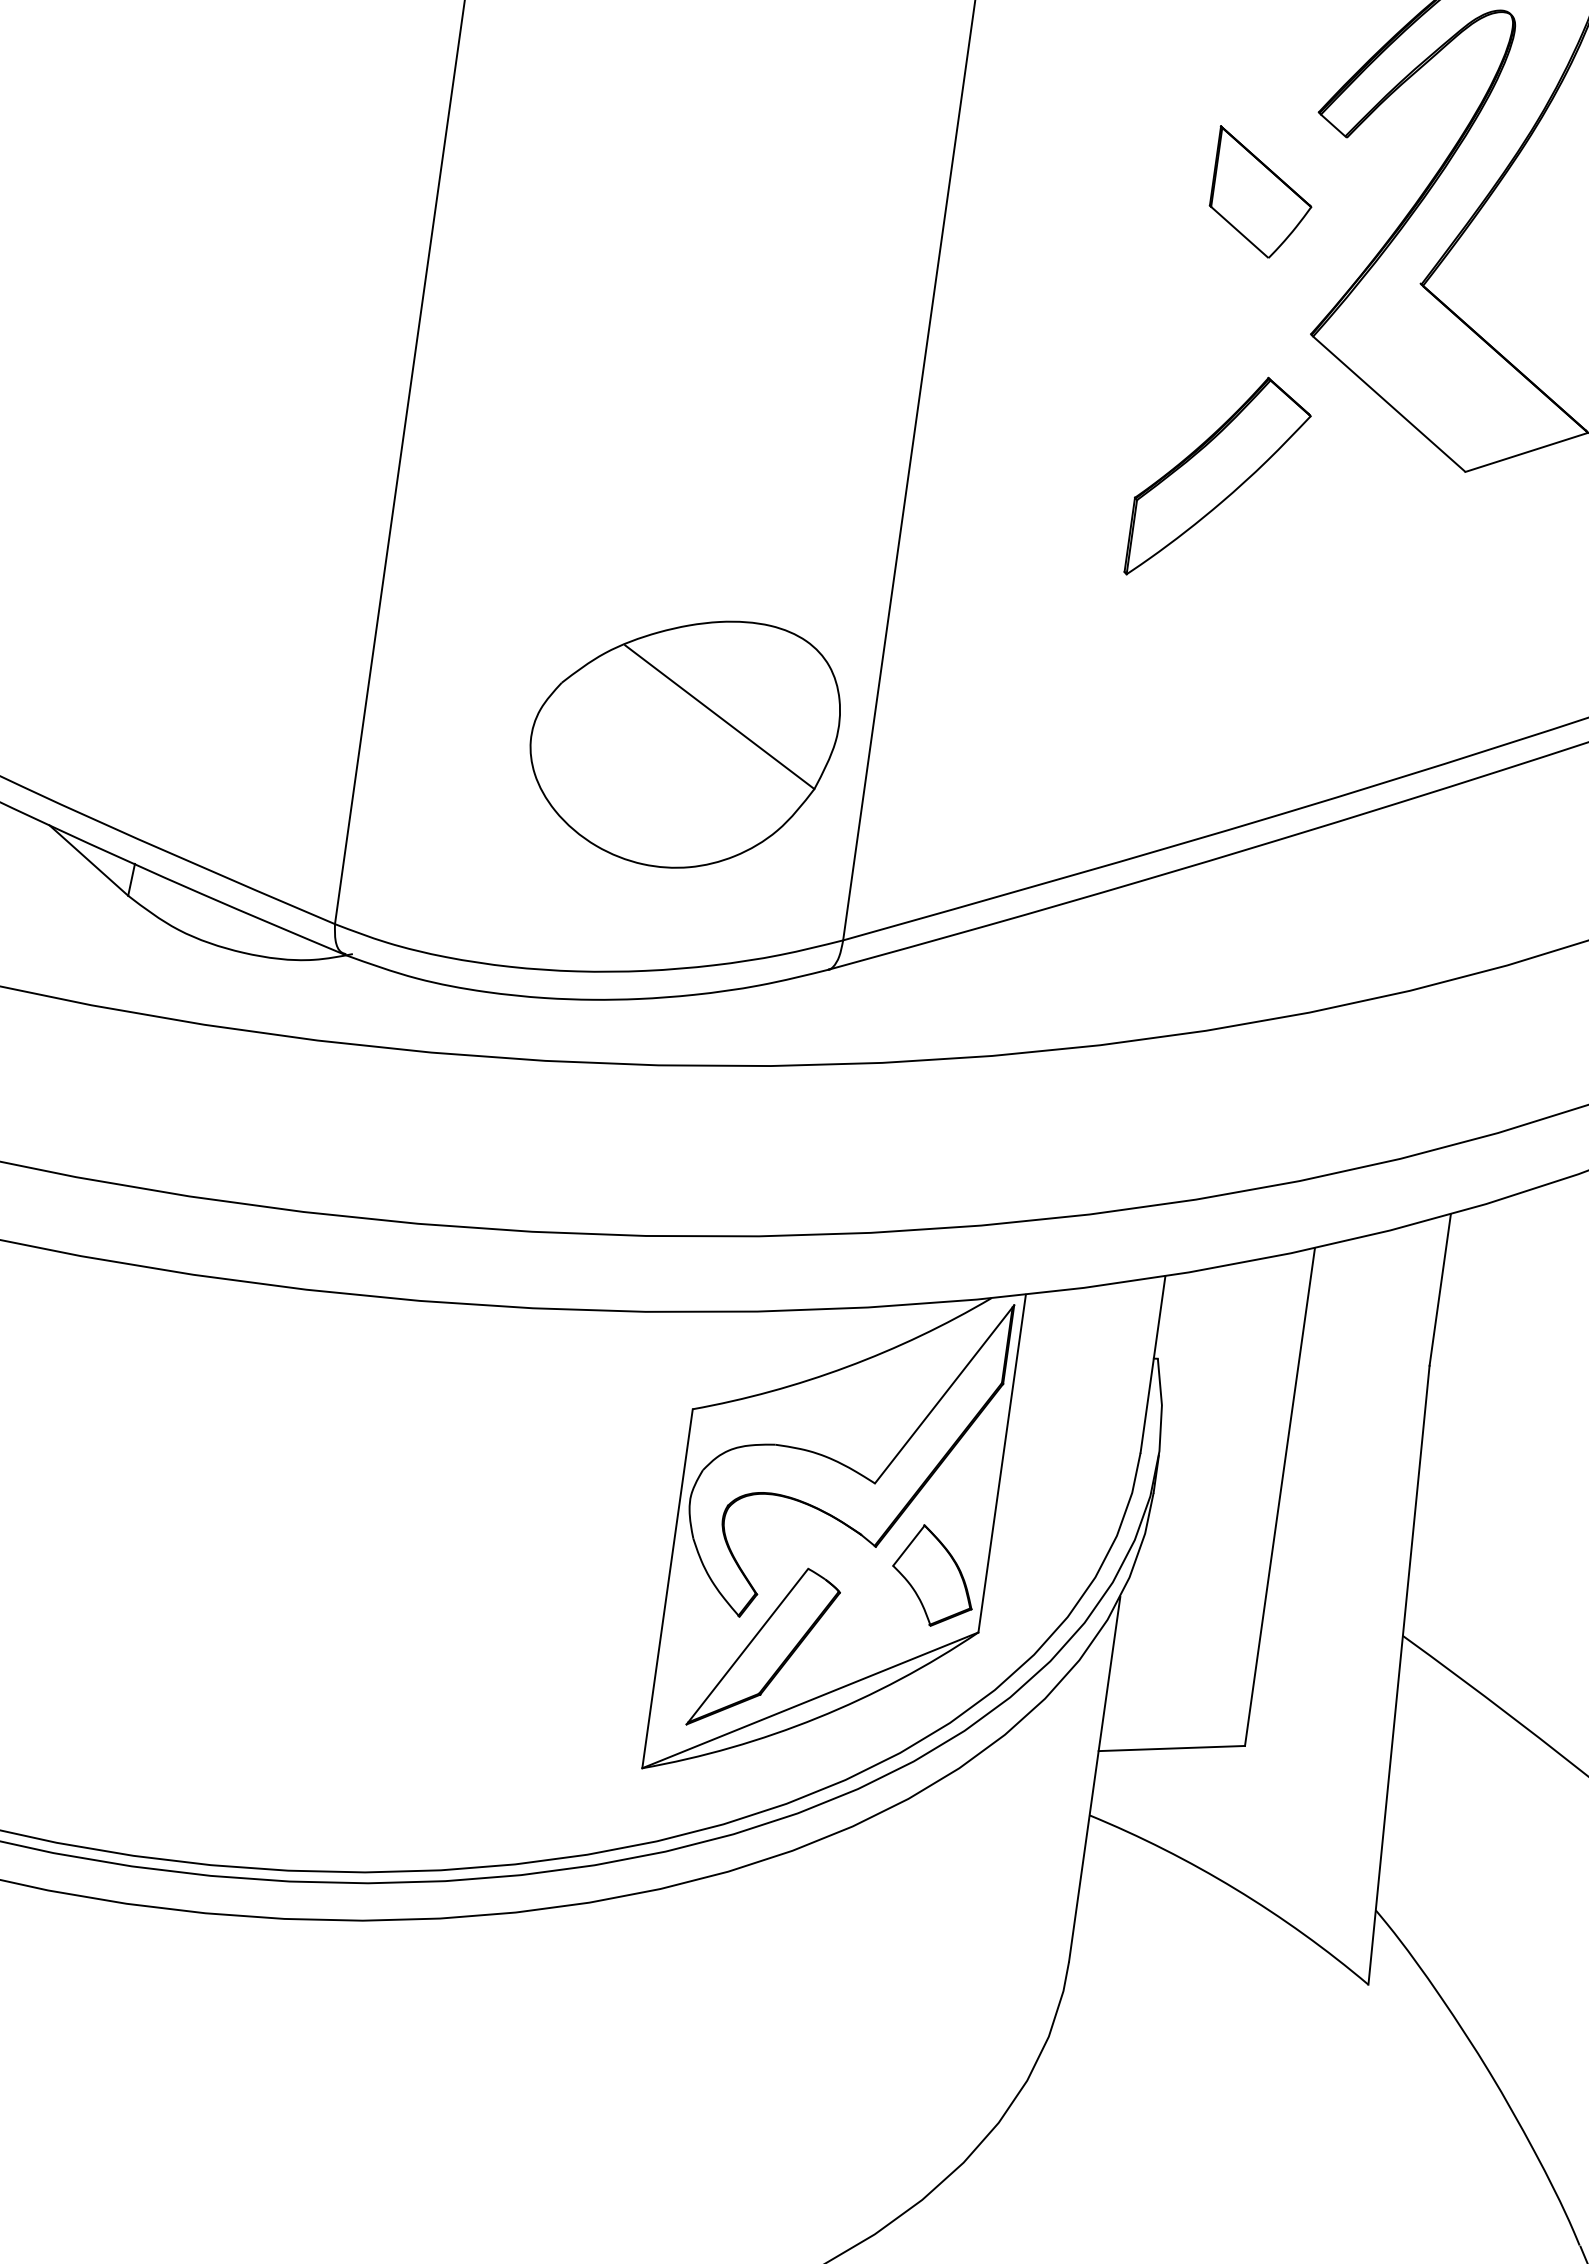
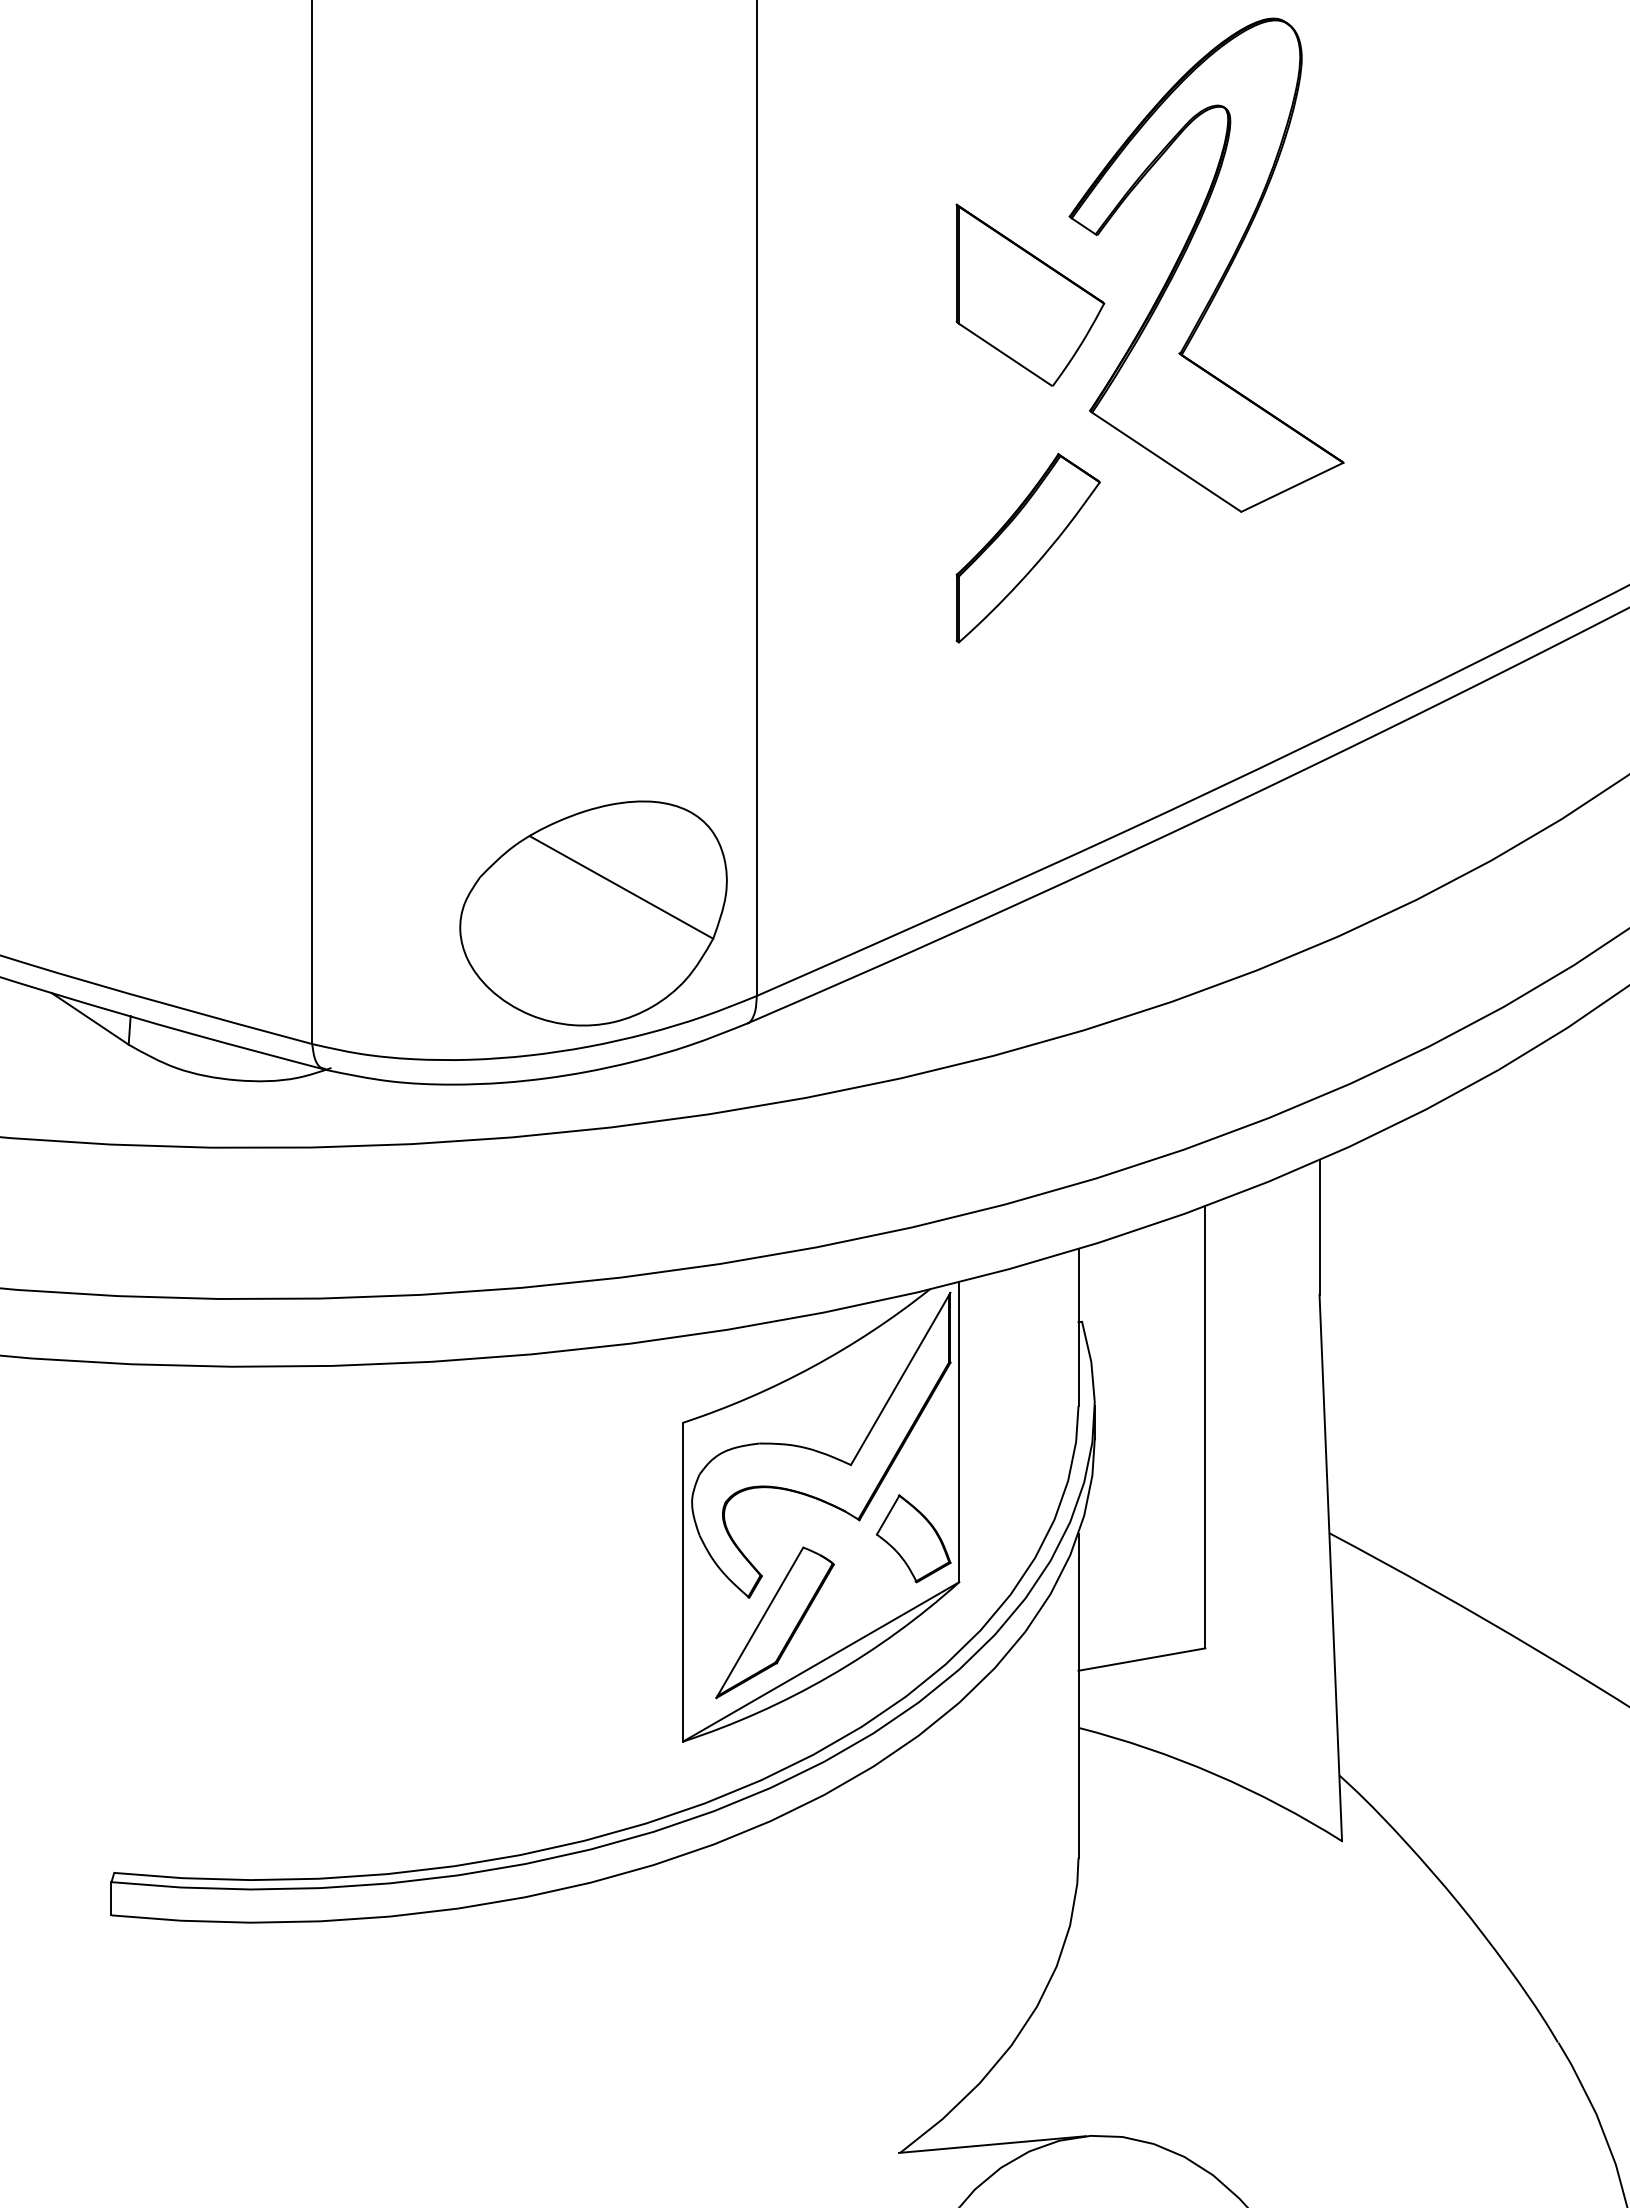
part: (1262, 193) -> (1030, 294), size x1.67
part: (683, 741) -> (593, 913), moved

